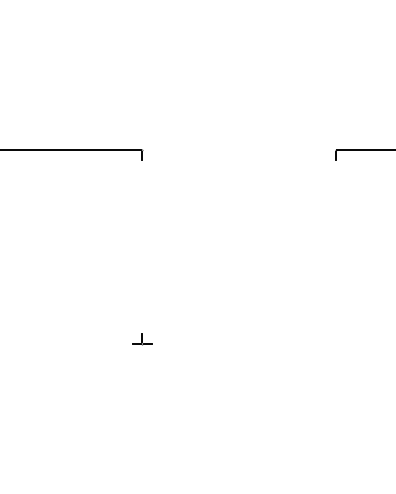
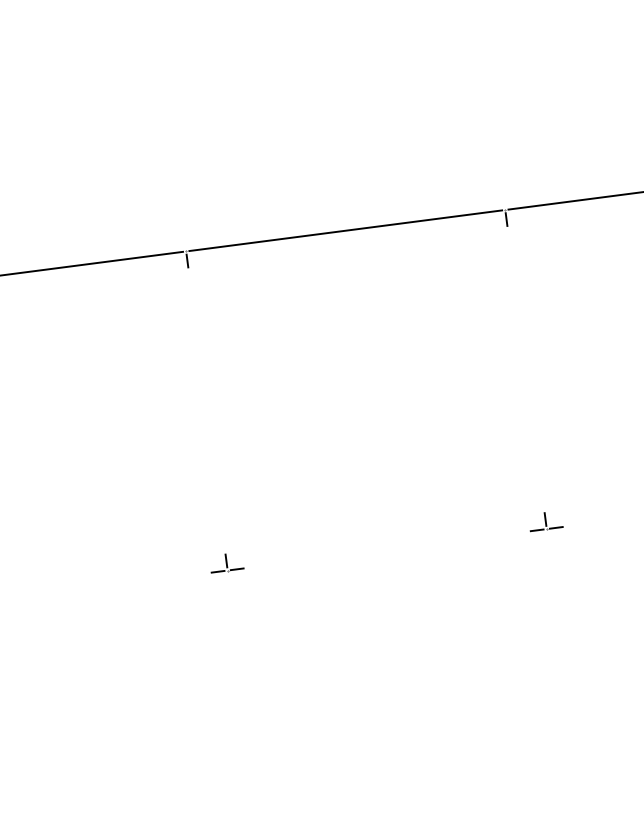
line: (238, 150) -> (344, 230), added
part: (335, 339) -> (545, 522), added

